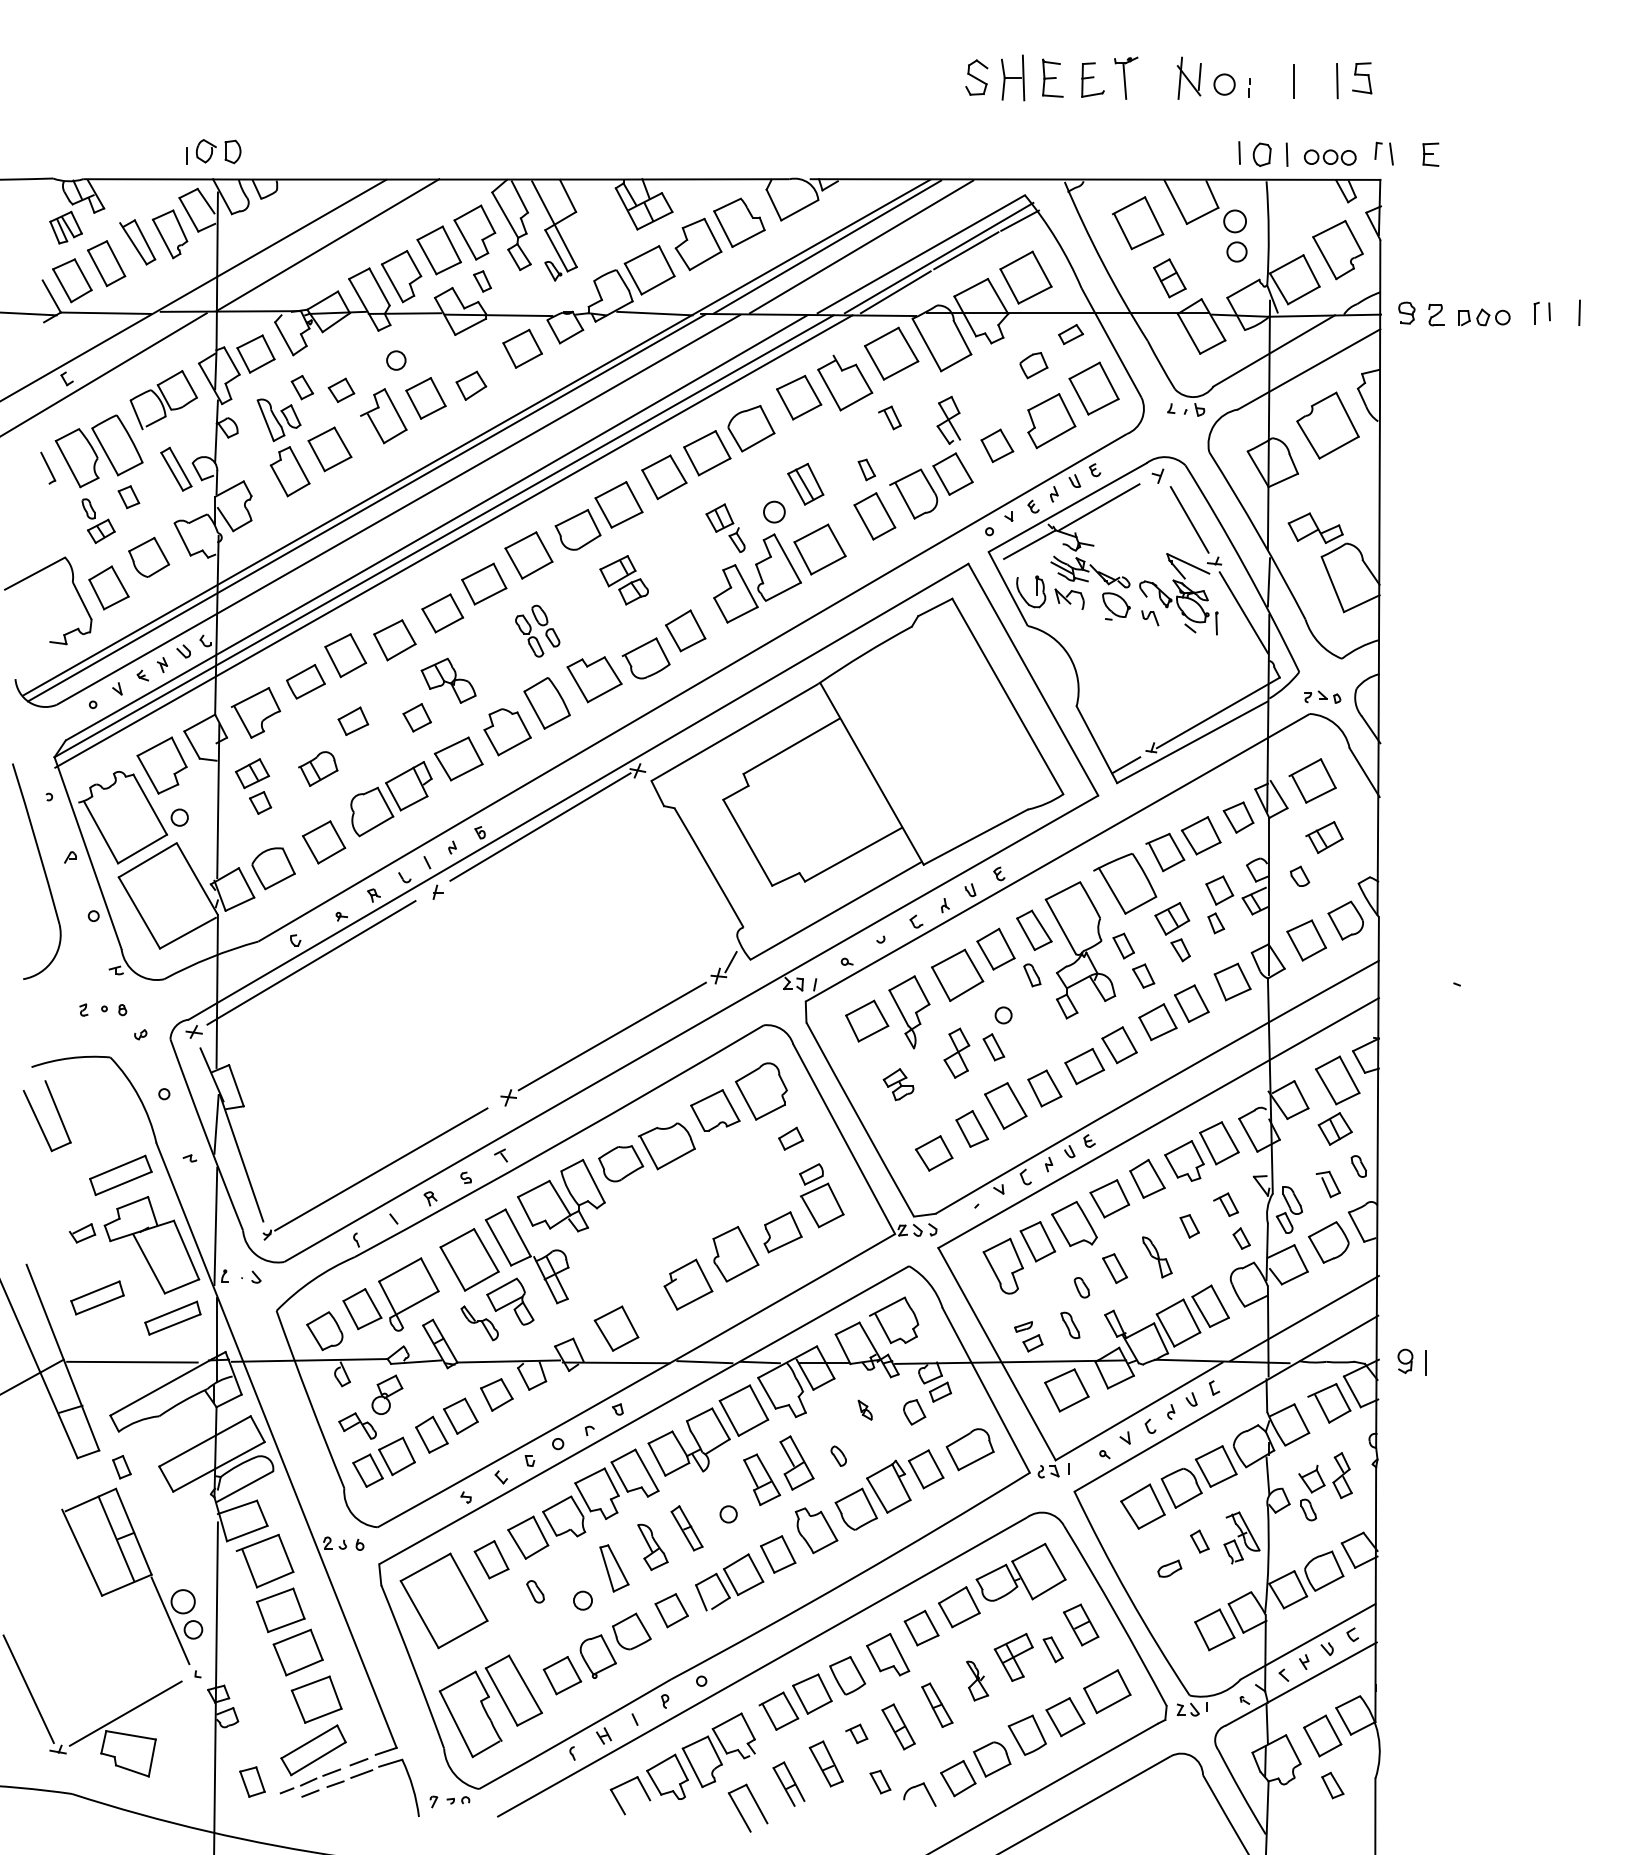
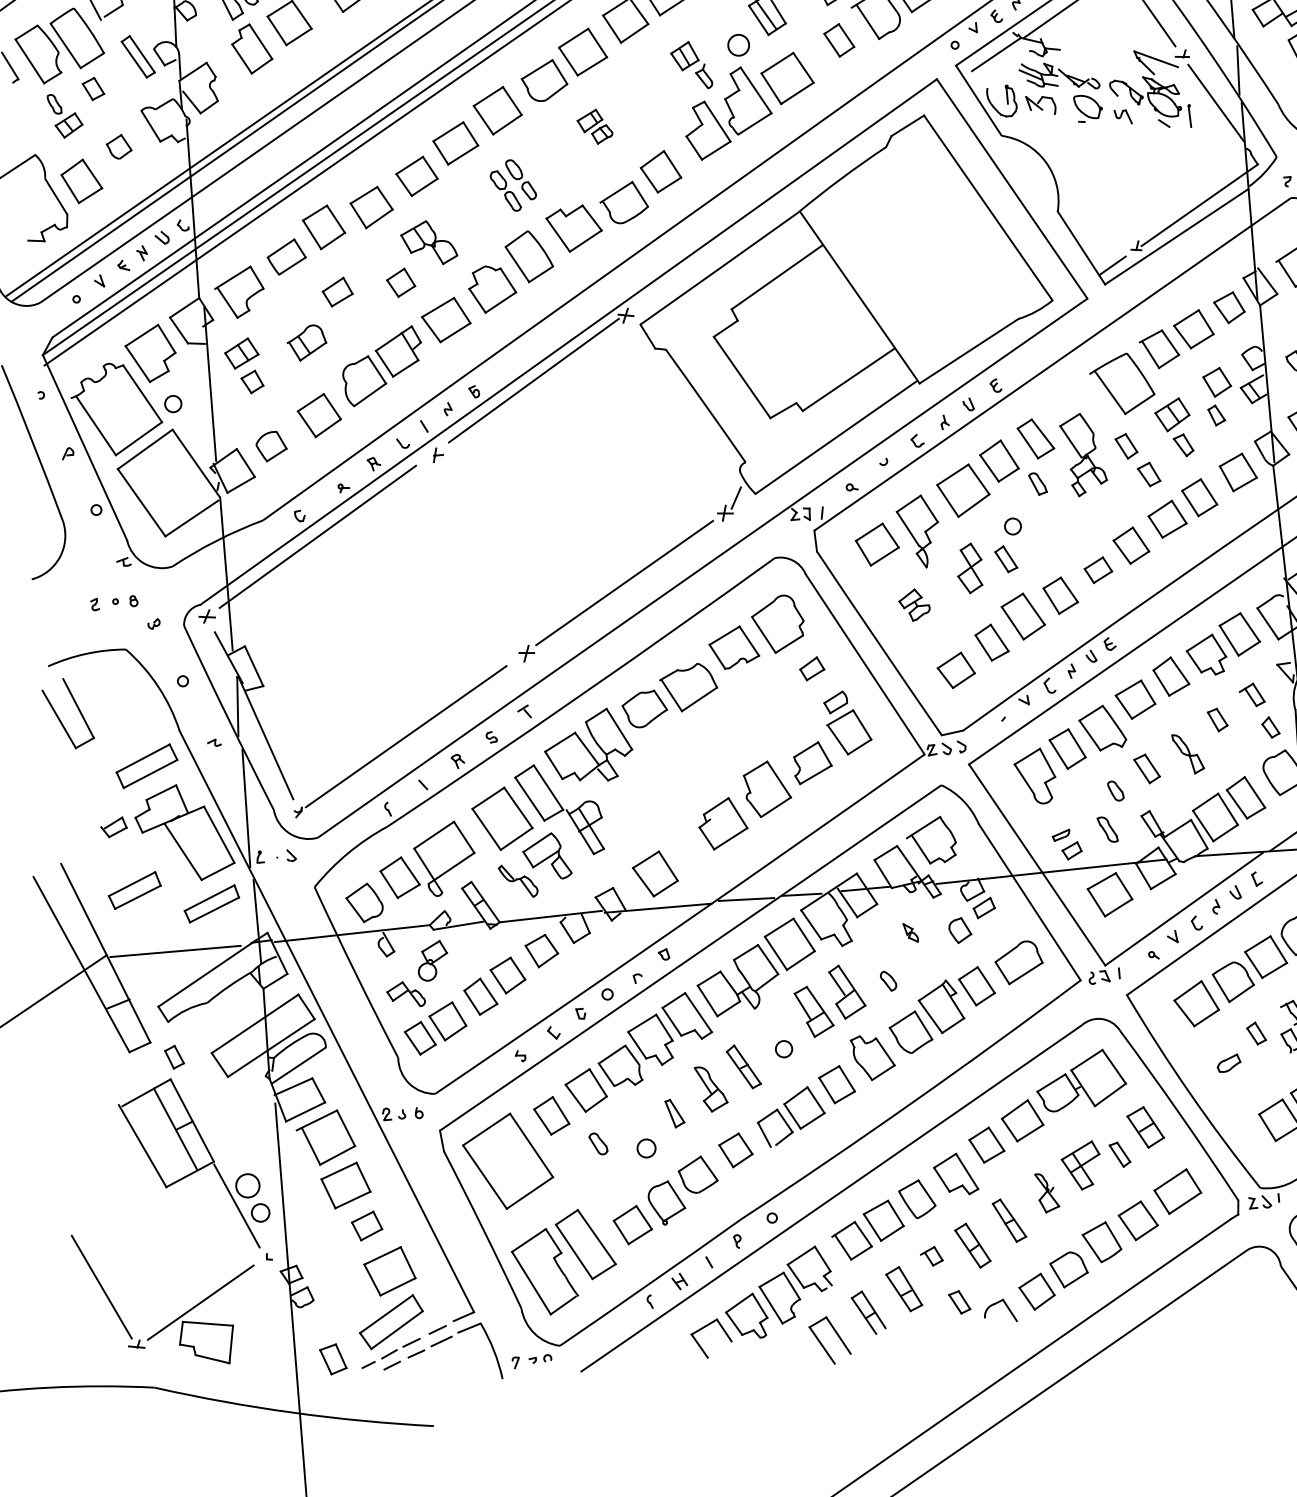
part: (874, 516) -> (838, 40), size x0.7
part: (149, 556) -> (119, 146), size x0.6
part: (623, 580) -> (594, 127), size x0.7
part: (273, 868) -> (271, 446), size x0.7
part: (1080, 950) -> (1083, 454), size x0.6
part: (1084, 1066) -> (1098, 570), size x0.7
part: (614, 1568) -> (675, 1113), size x0.6
part: (297, 1652) -> (366, 1226), size x0.6

